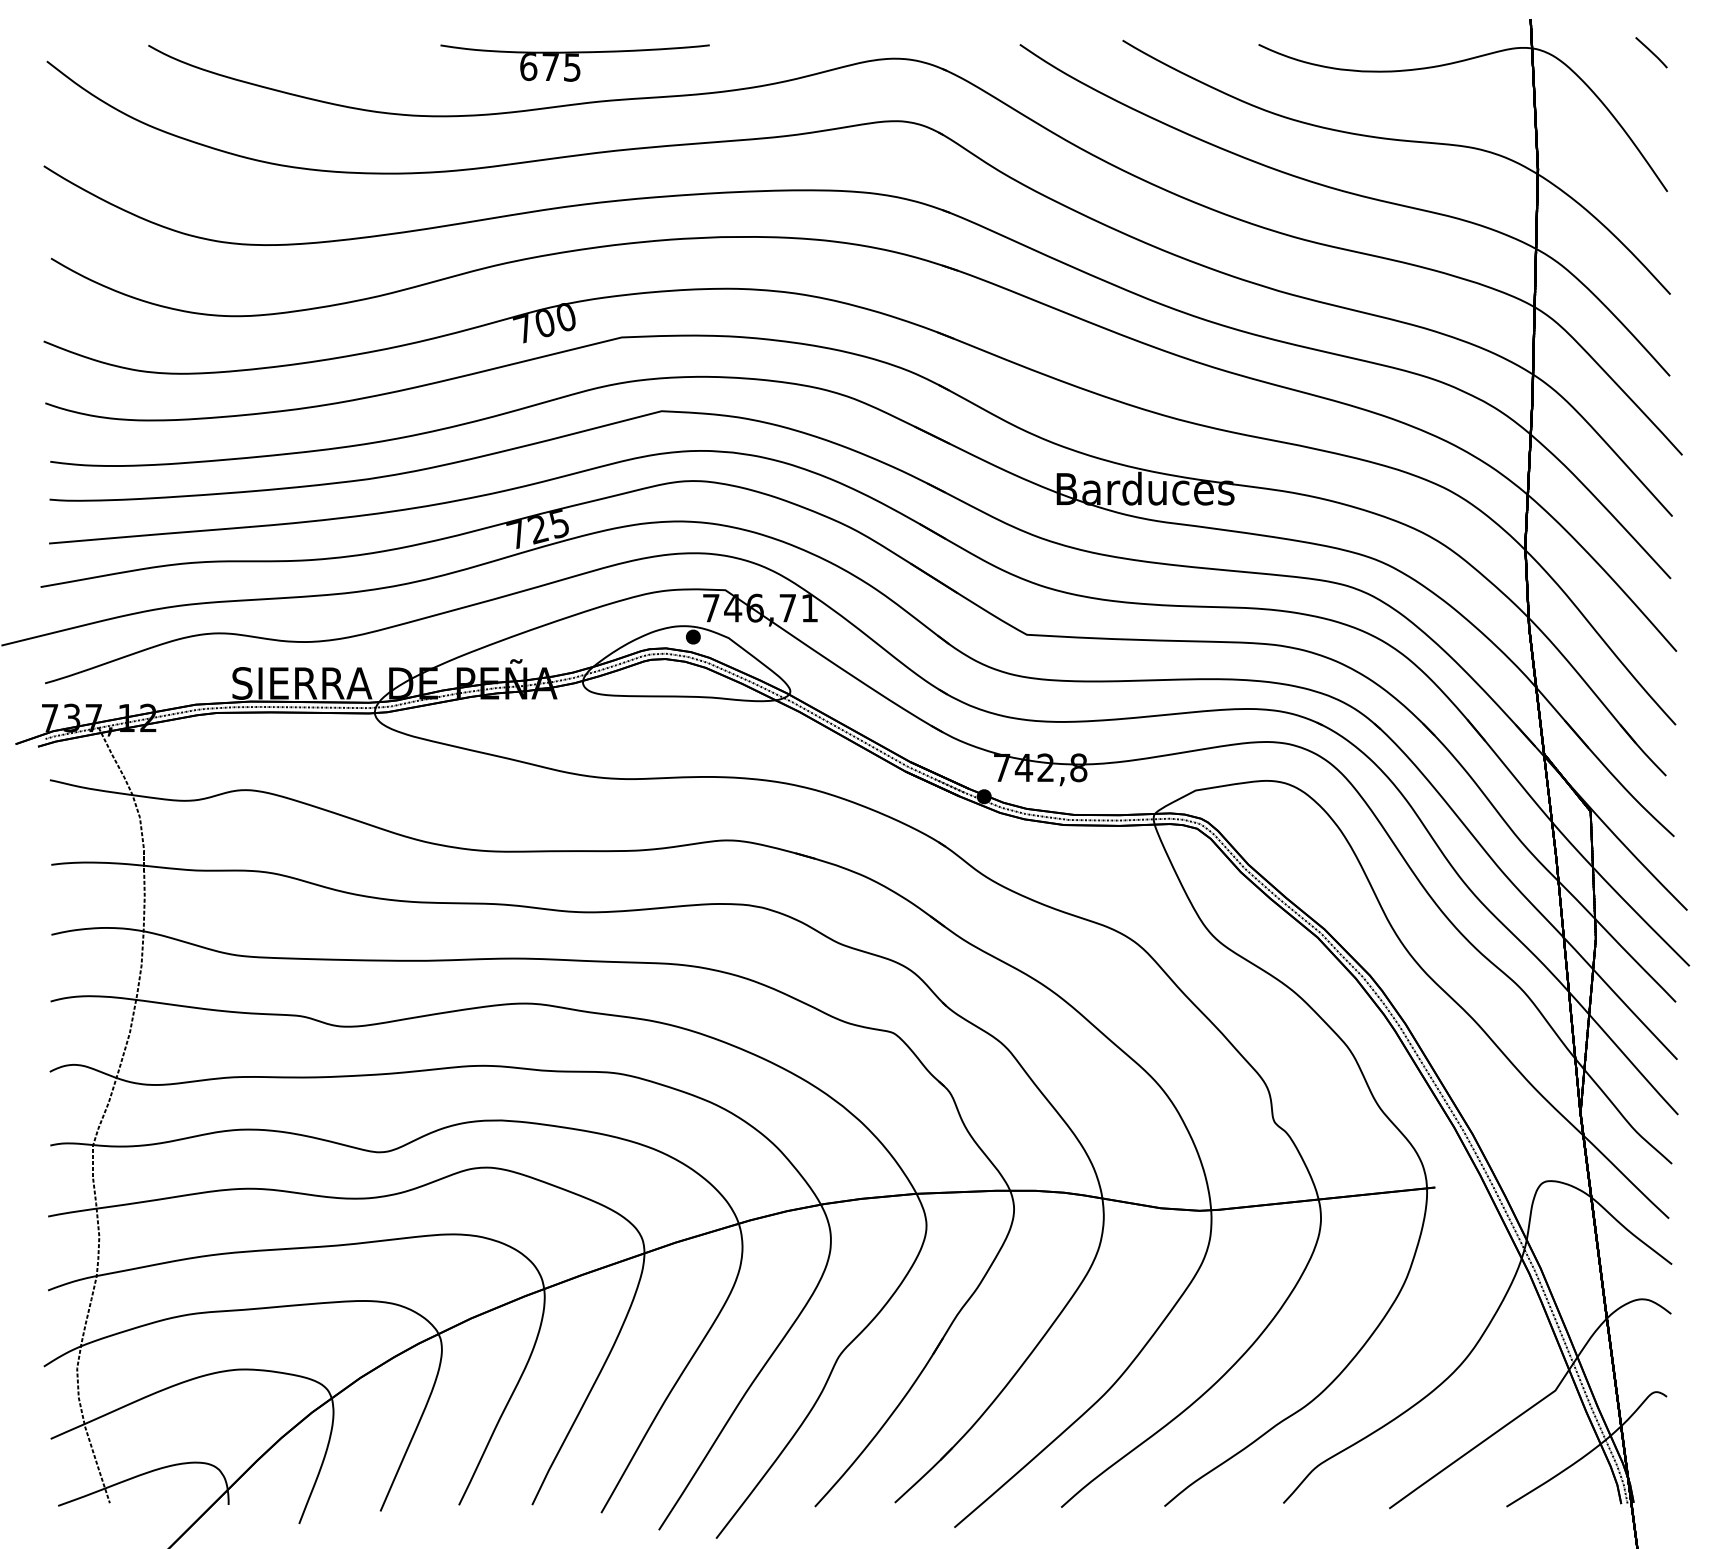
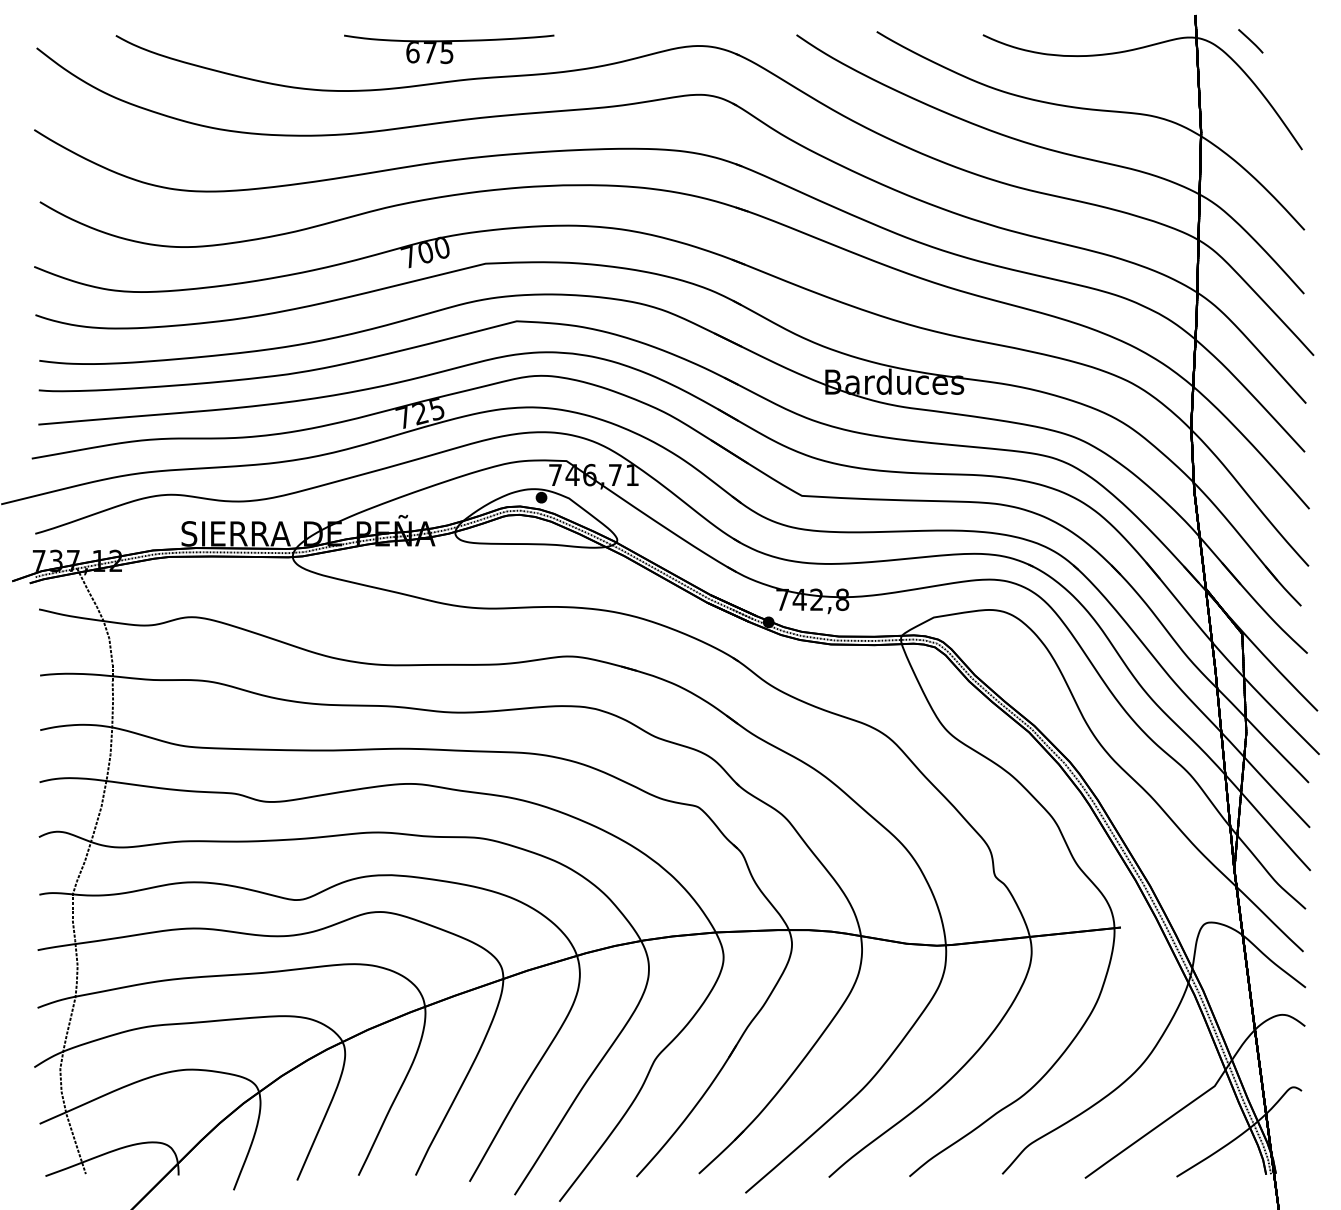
line: (1651, 52) -> (1250, 41), moved

